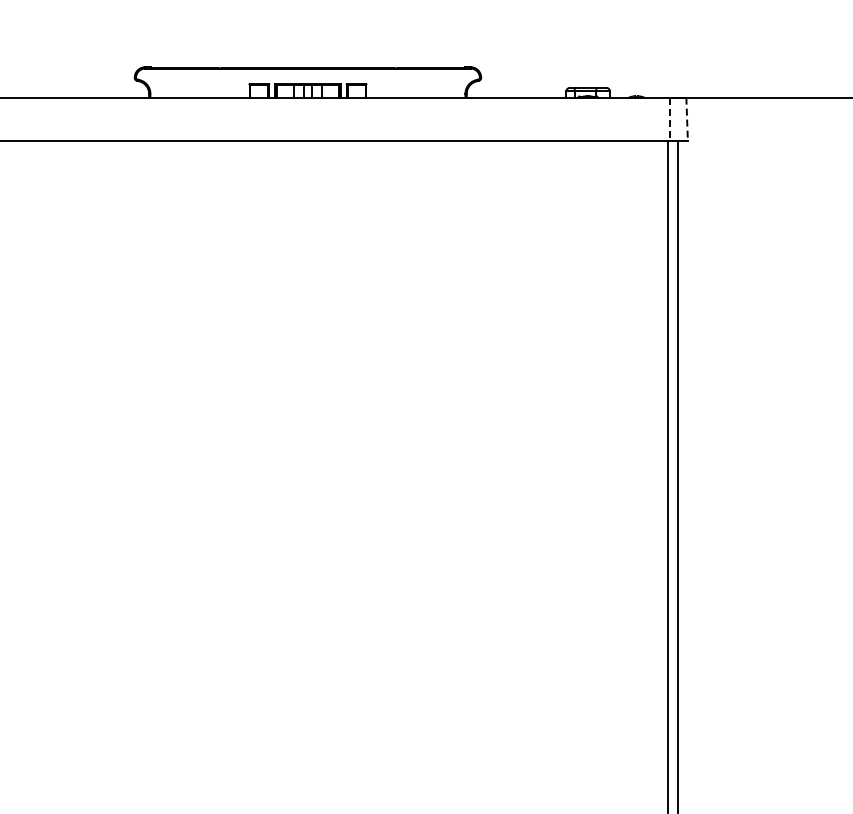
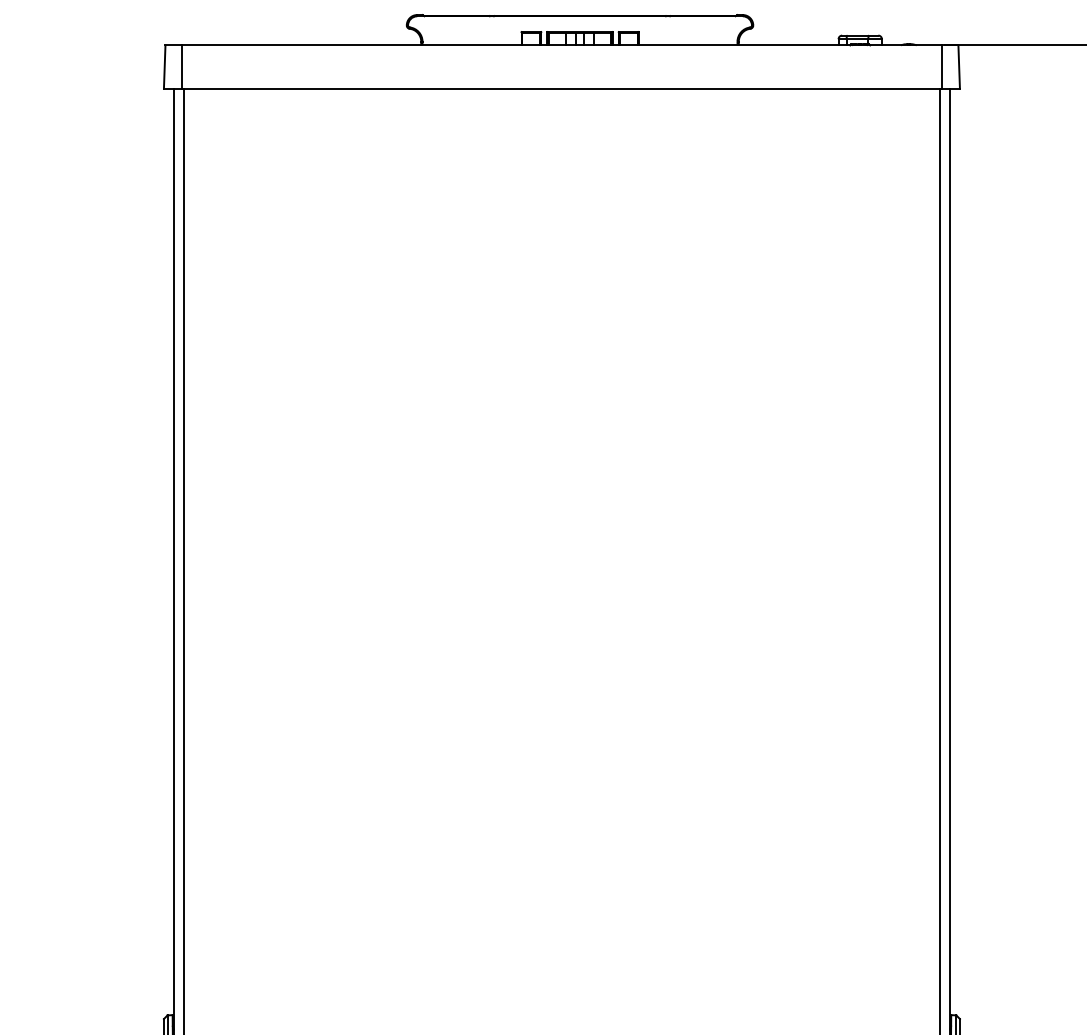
line: (669, 119) -> (941, 67), dashed -> solid
line: (687, 119) -> (959, 67), dashed -> solid

